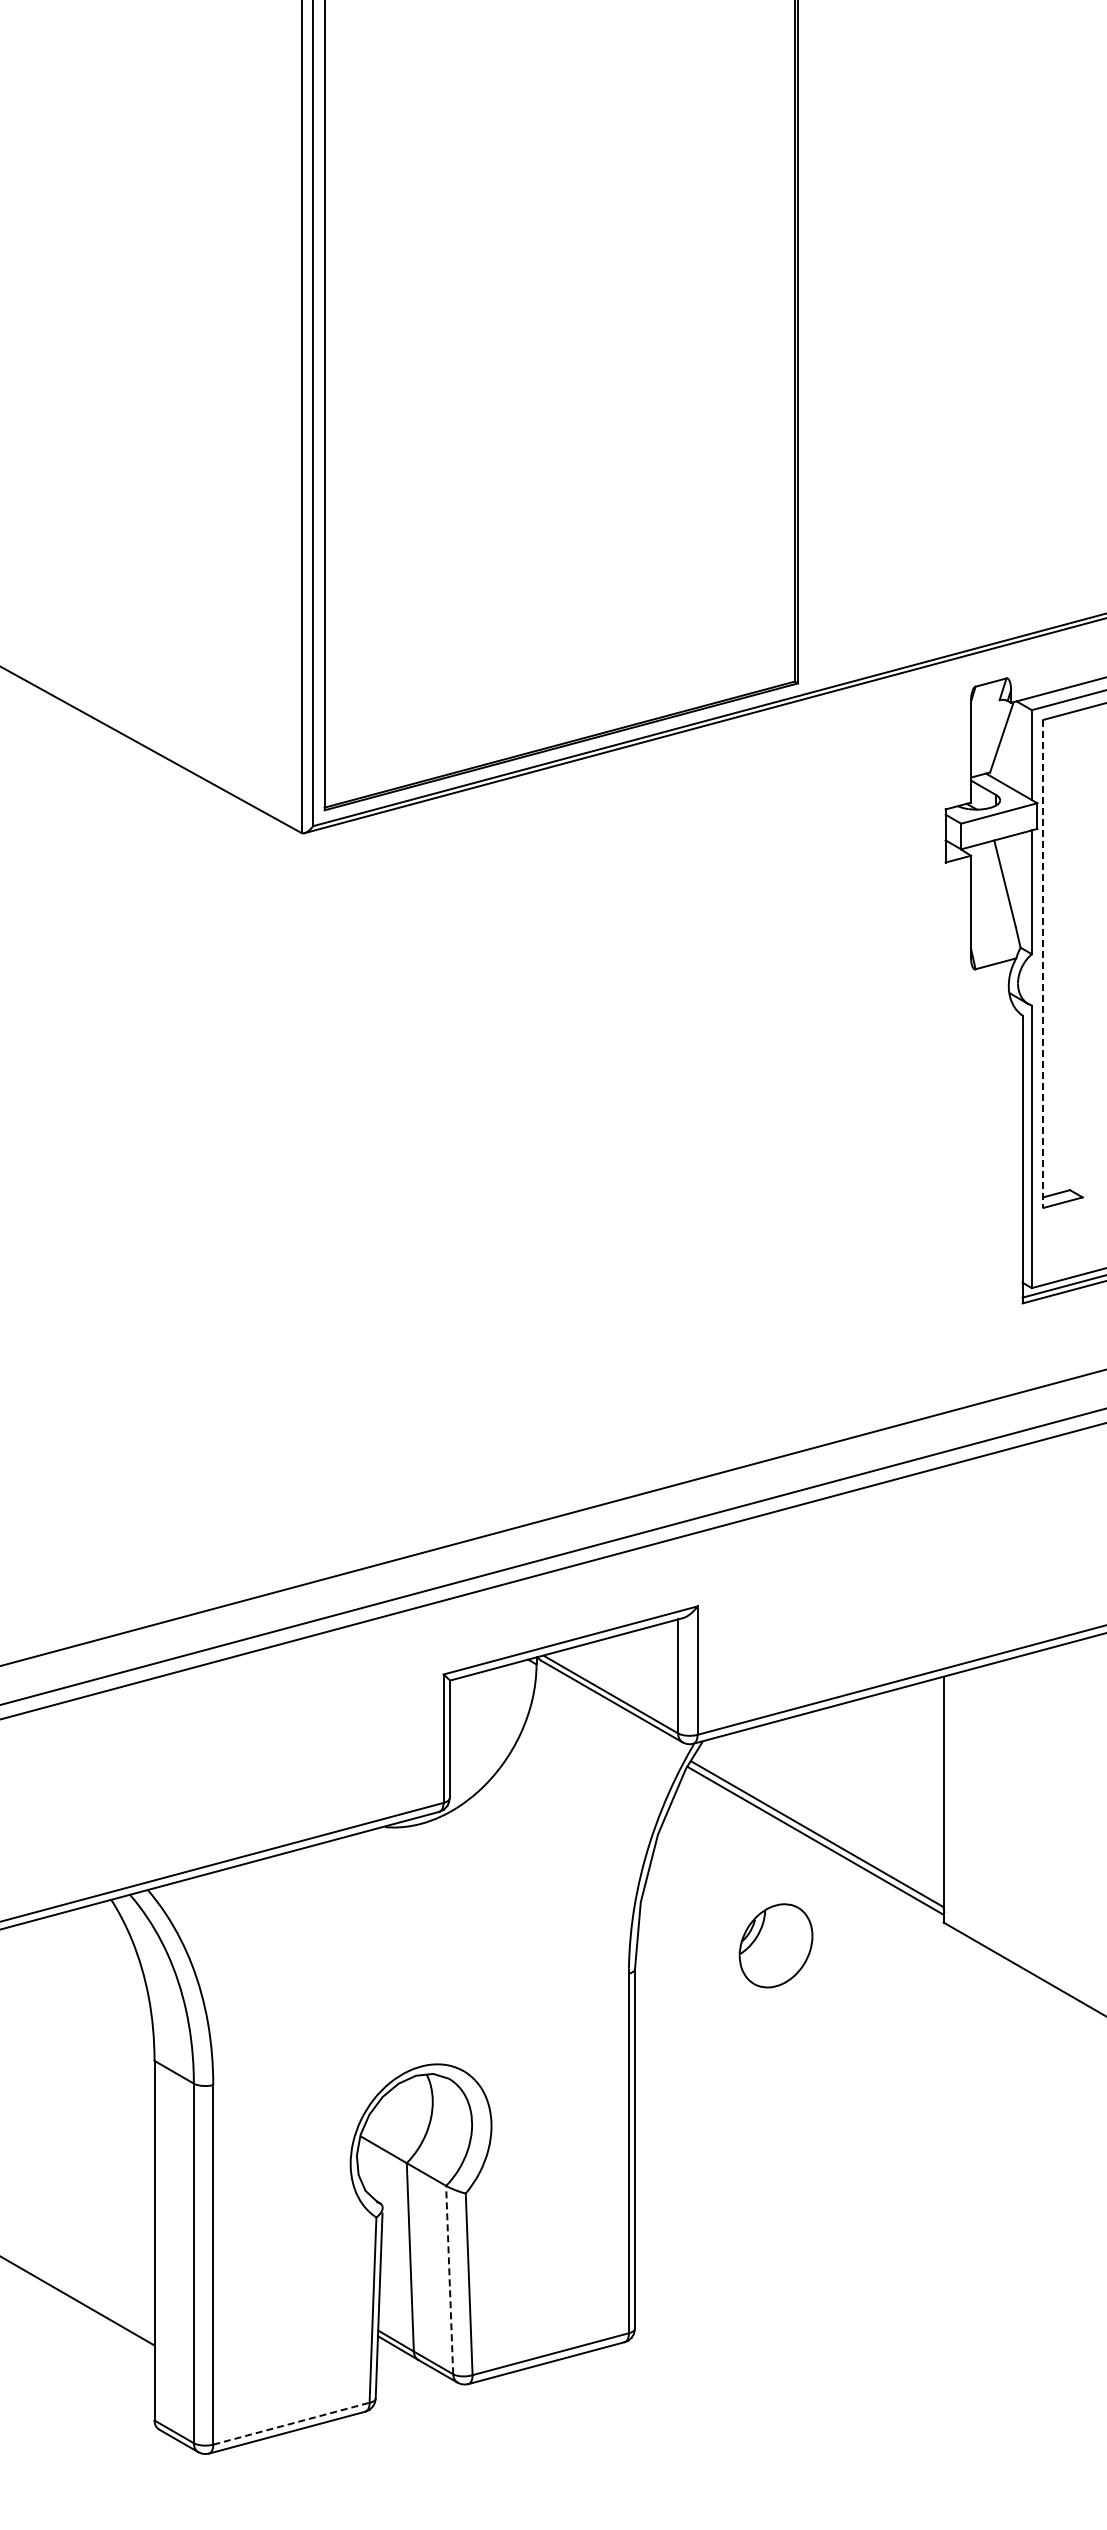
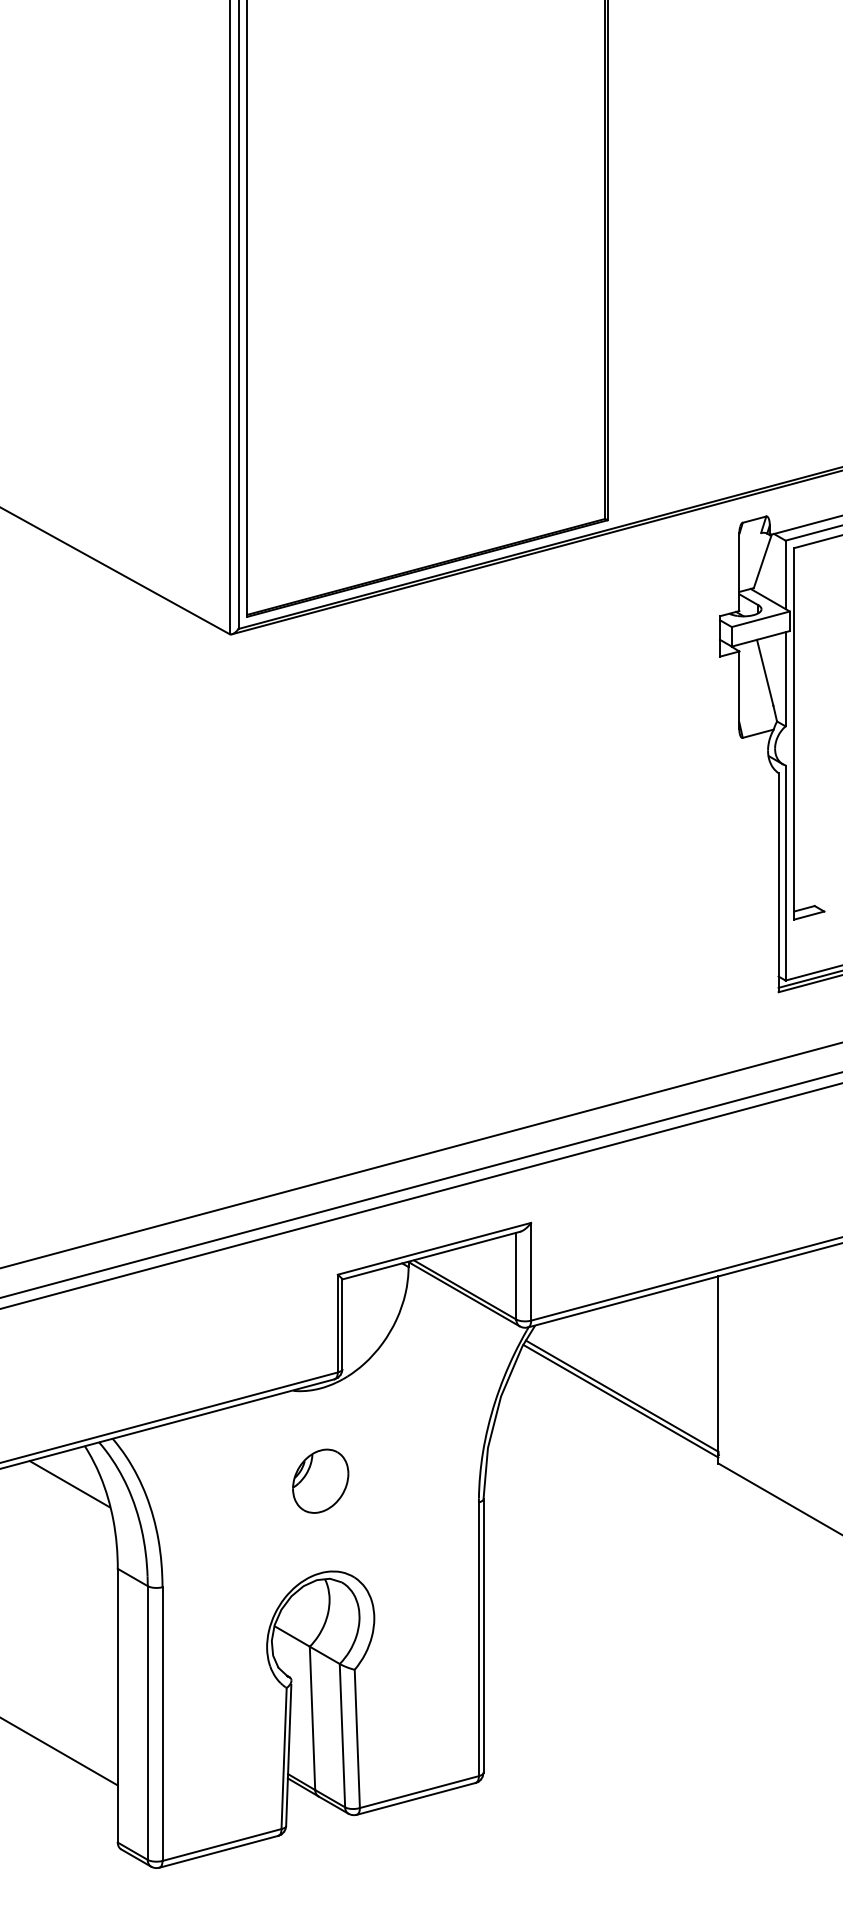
line: (1043, 964) -> (794, 734), dashed -> solid
part: (775, 1945) -> (320, 1480), moved
line: (90, 1949) -> (69, 1484), added
line: (449, 2279) -> (342, 1735), dashed -> solid
line: (291, 2423) -> (222, 1844), dashed -> solid

